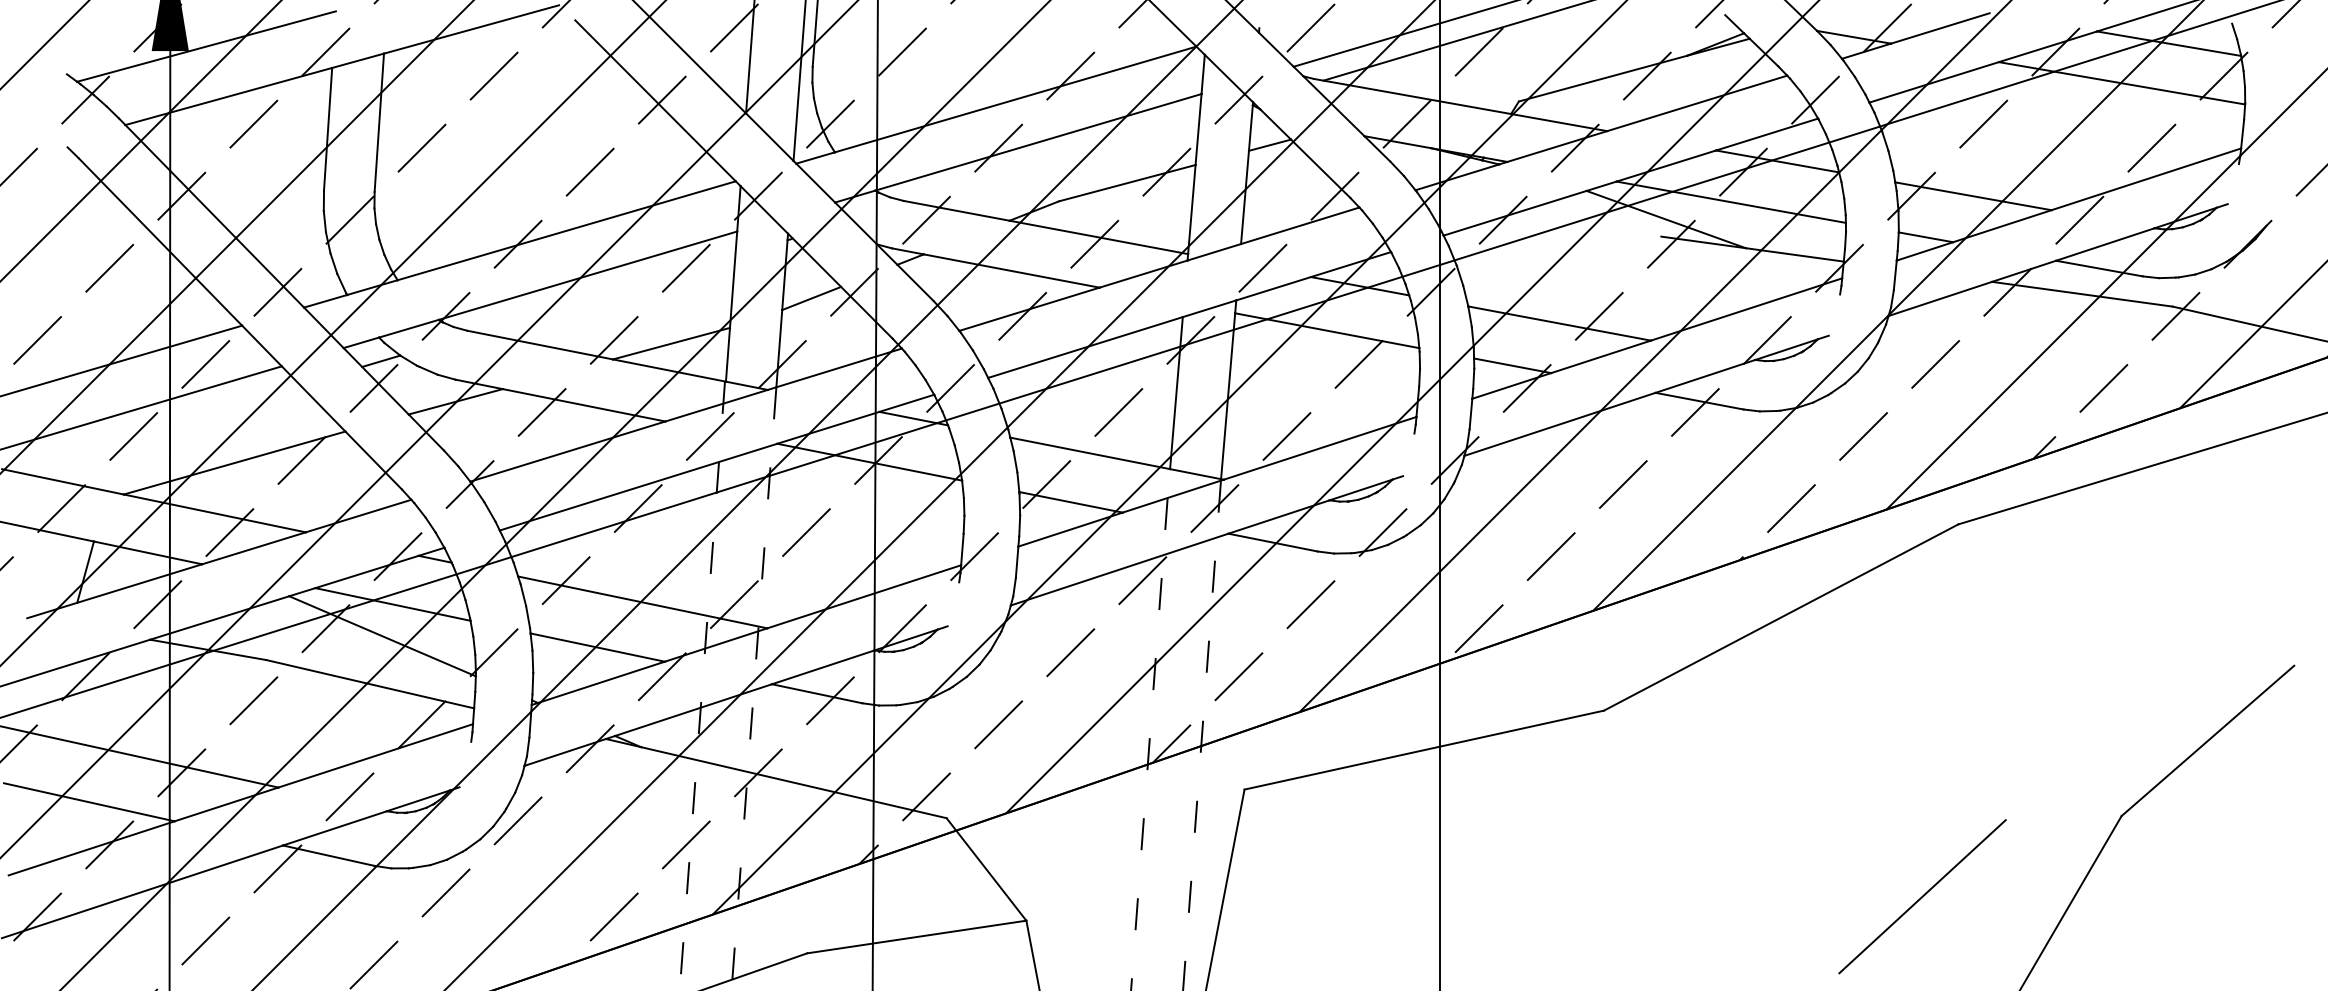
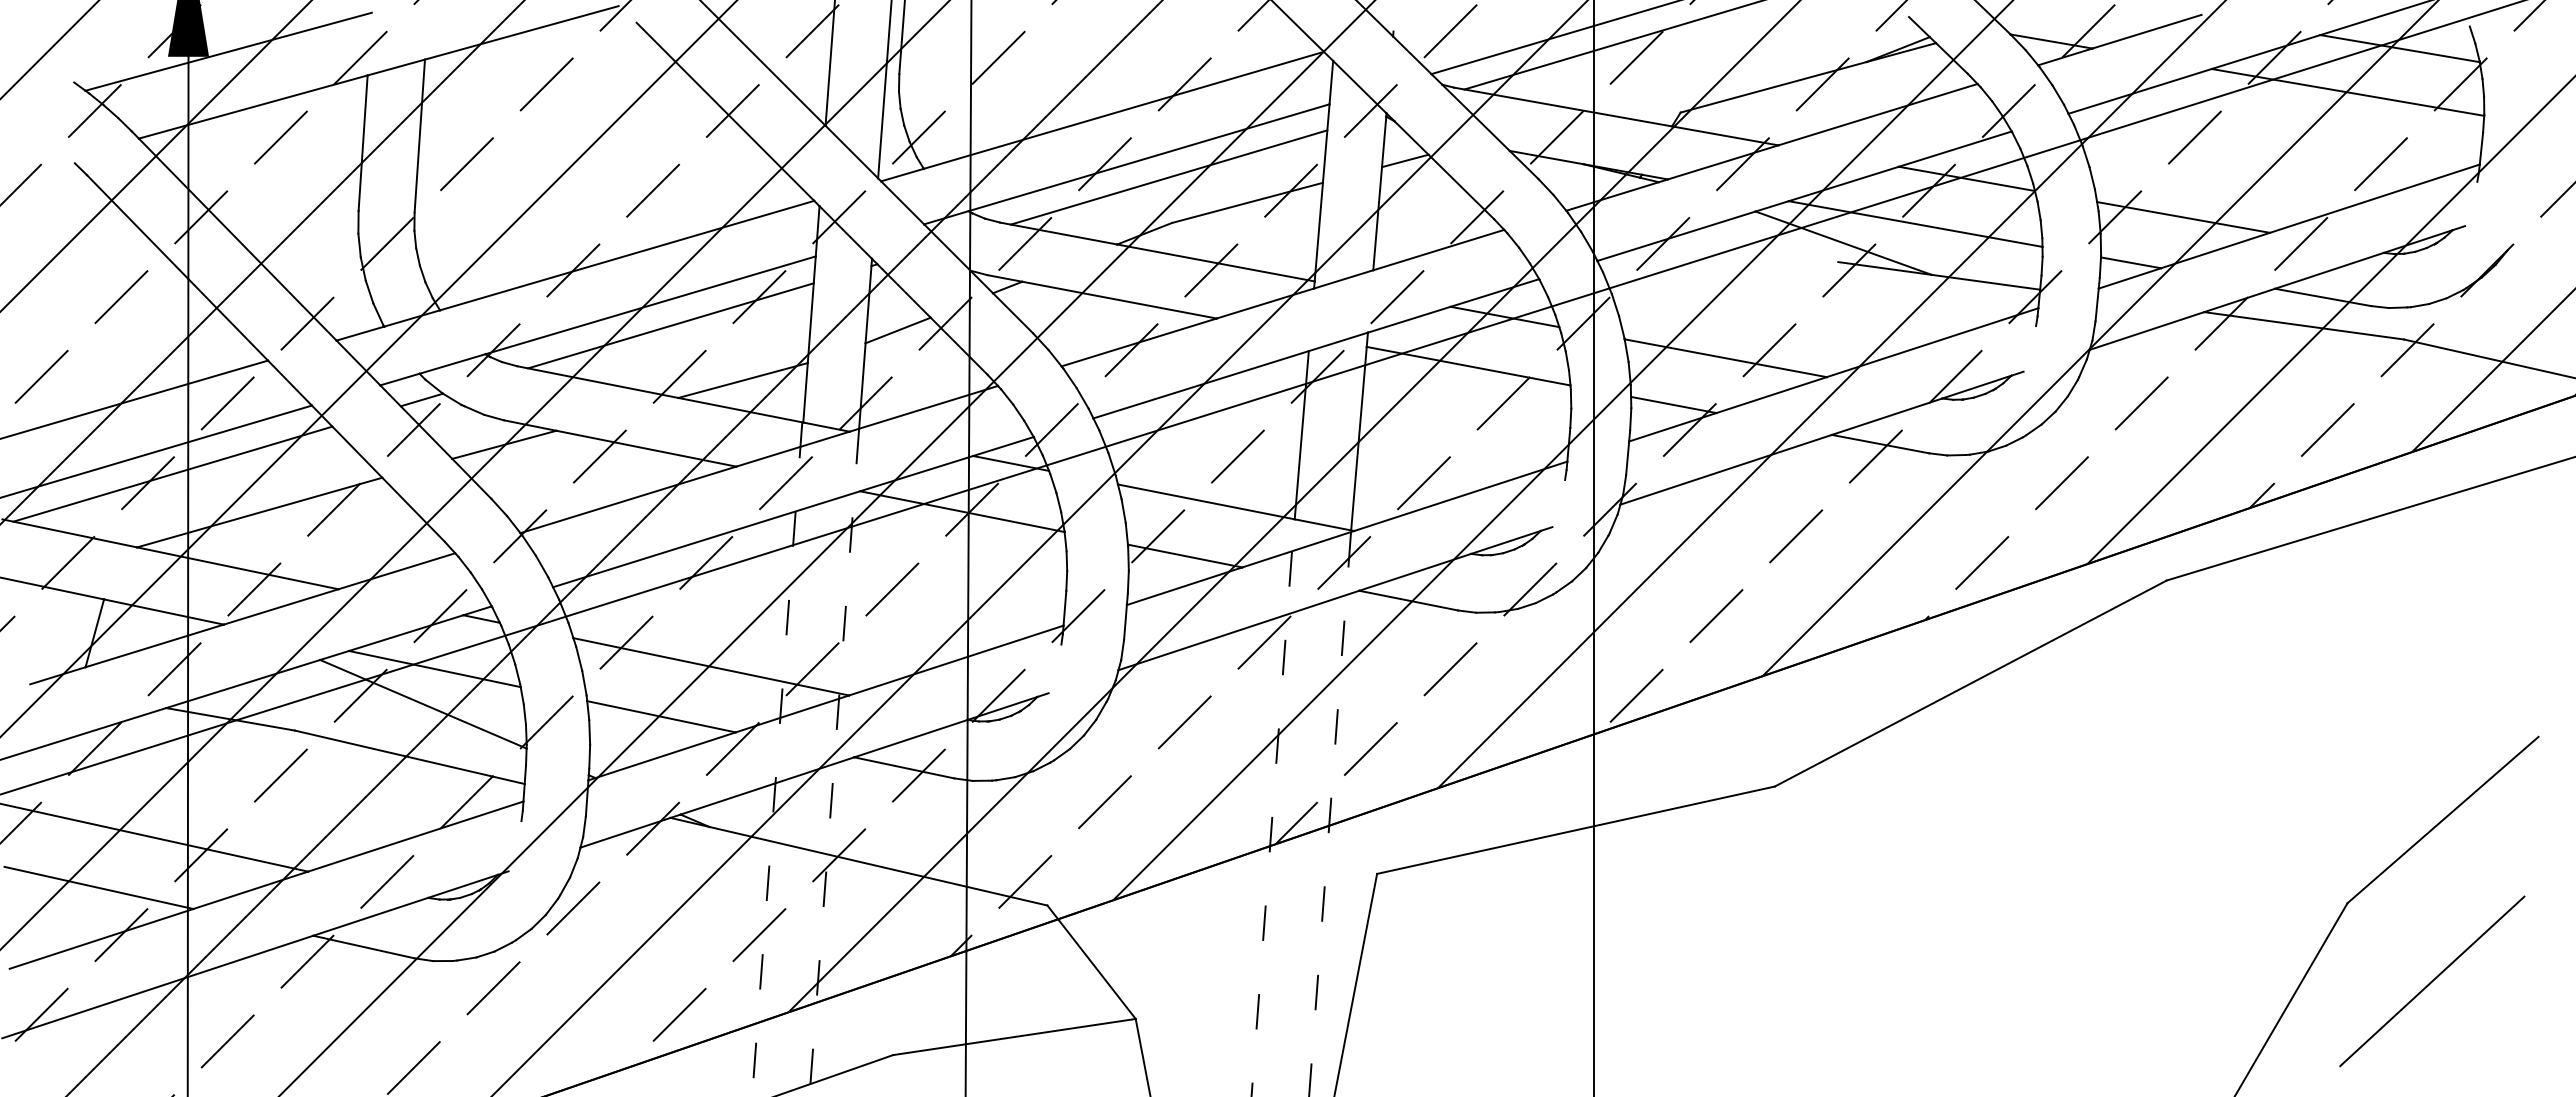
line: (1055, 160) -> (1168, 177), added
line: (605, 293) -> (670, 325), added
line: (155, 427) -> (172, 473), added
line: (1922, 896) -> (2432, 981), moved

